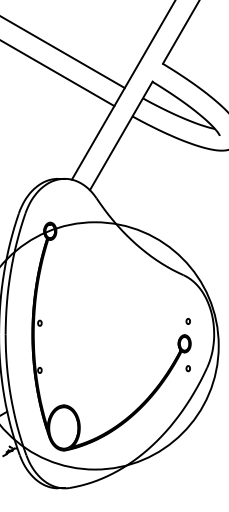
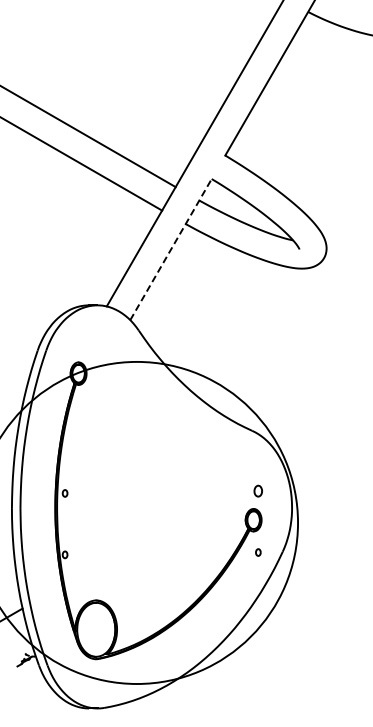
line: (121, 135) -> (171, 249), solid -> dashed
part: (188, 321) -> (258, 490), size x1.6

